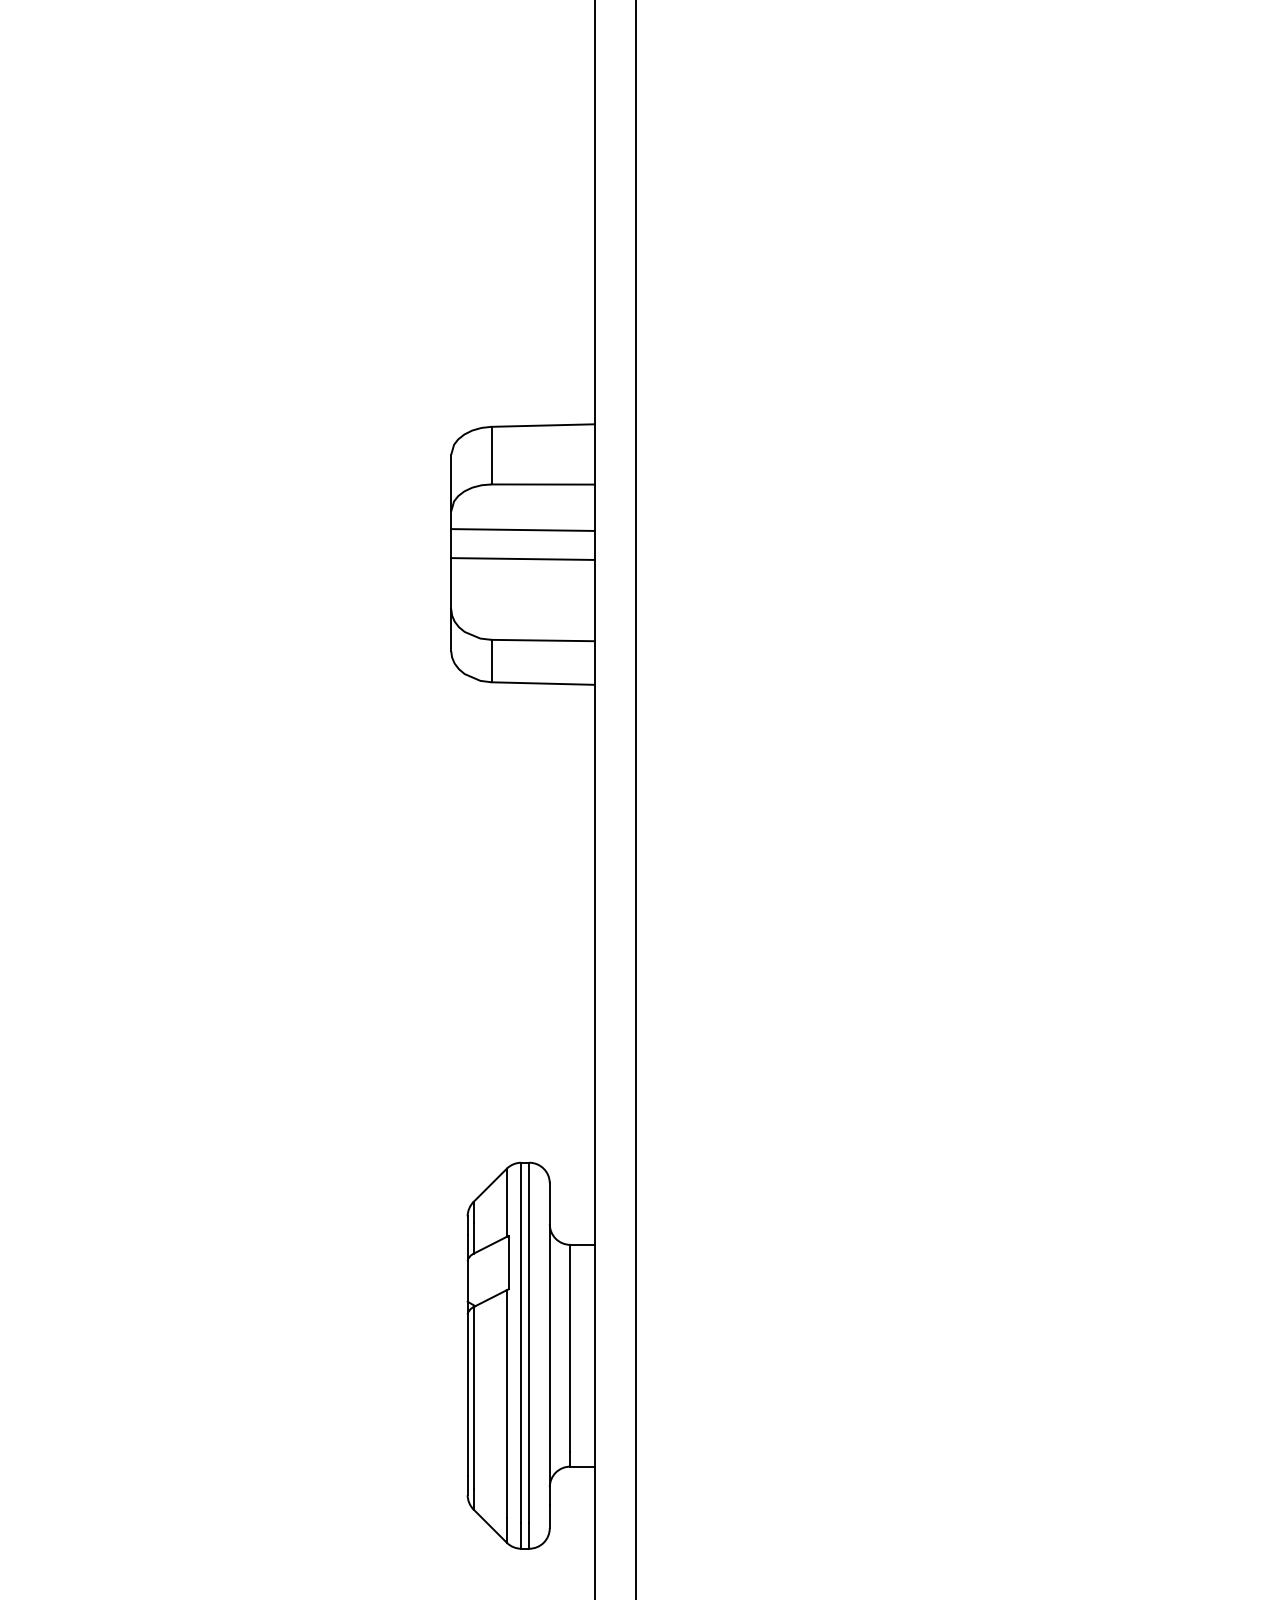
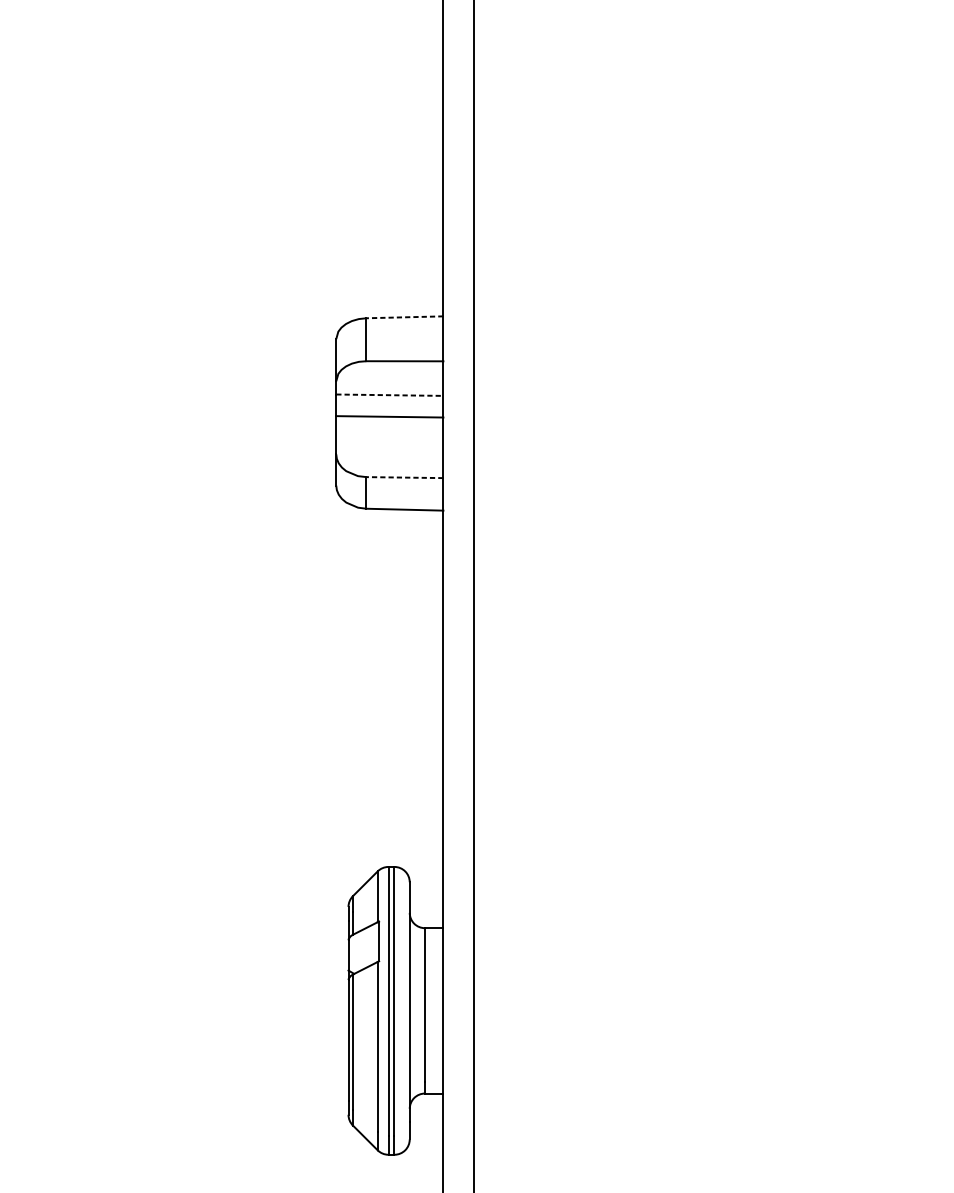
line: (543, 425) -> (405, 317), solid -> dashed
line: (523, 530) -> (390, 395), solid -> dashed
line: (543, 640) -> (405, 477), solid -> dashed

